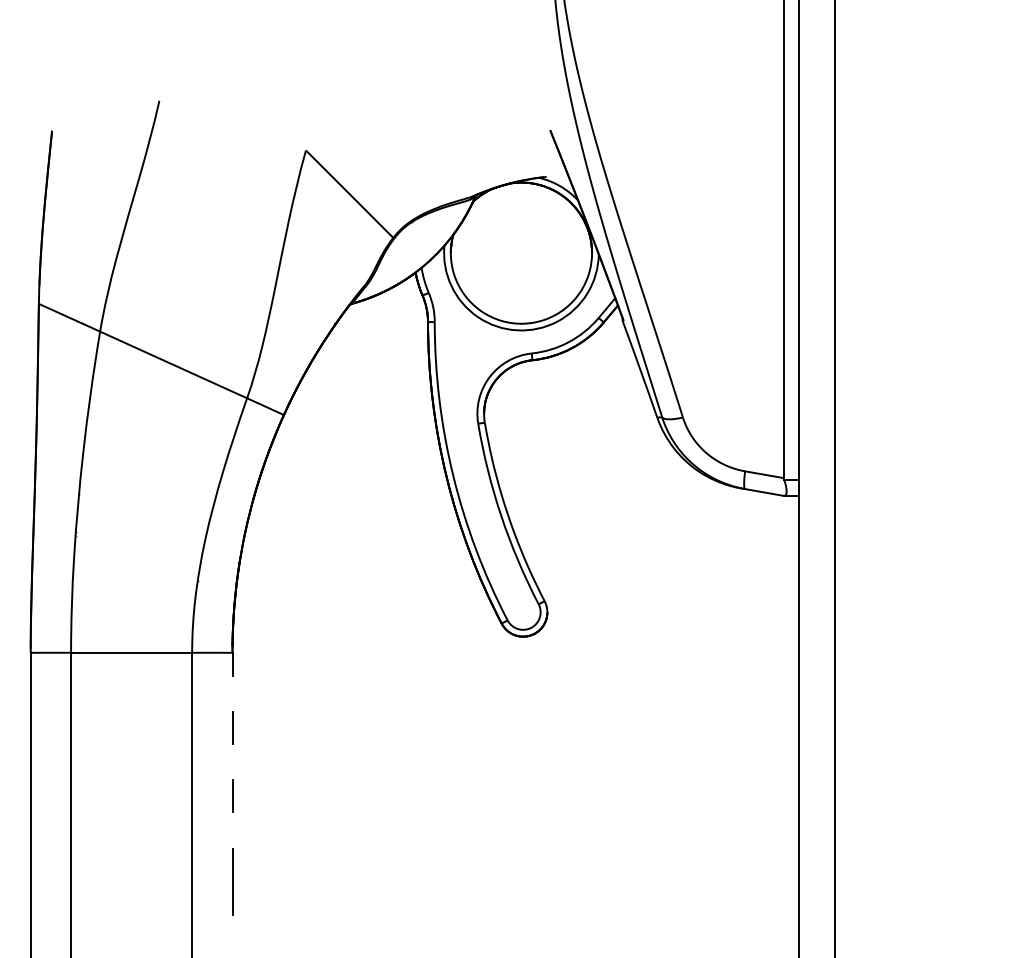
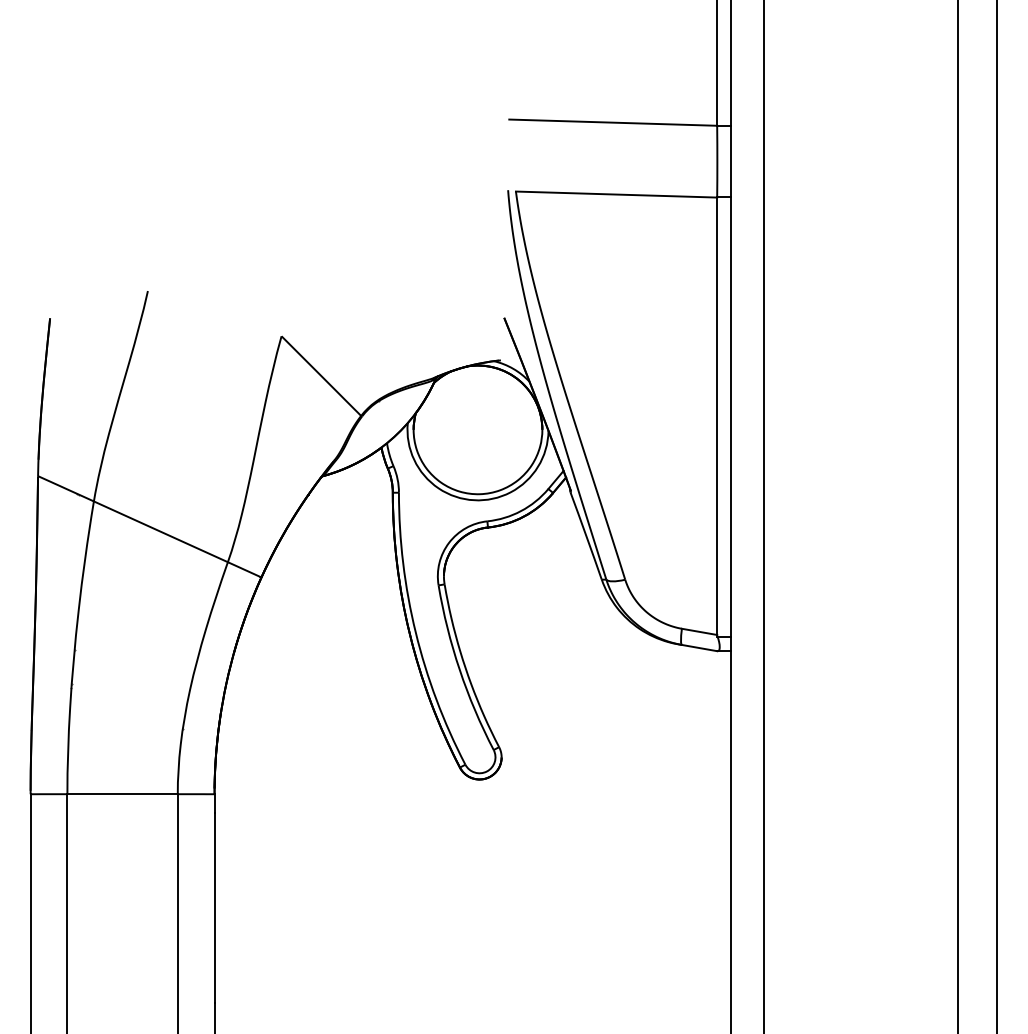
line: (232, 777) -> (214, 907), dashed -> solid

